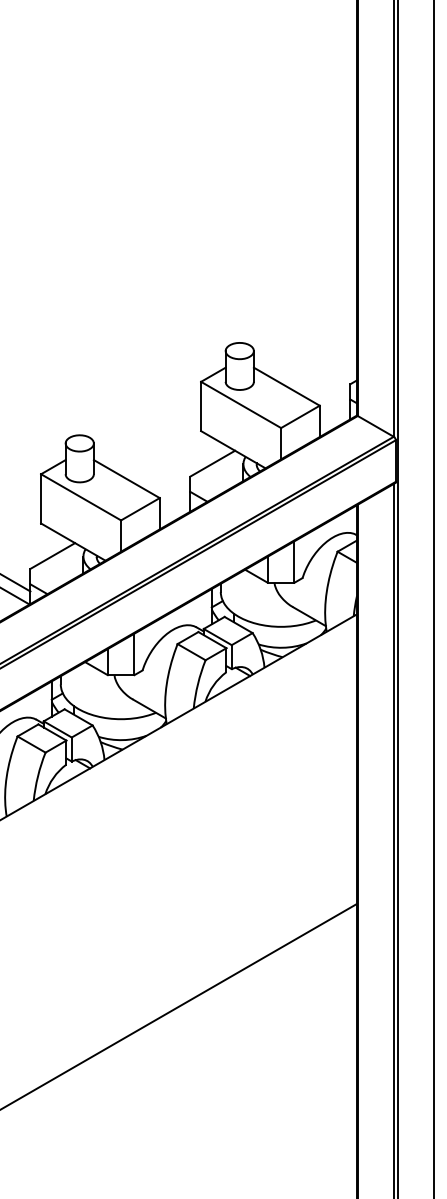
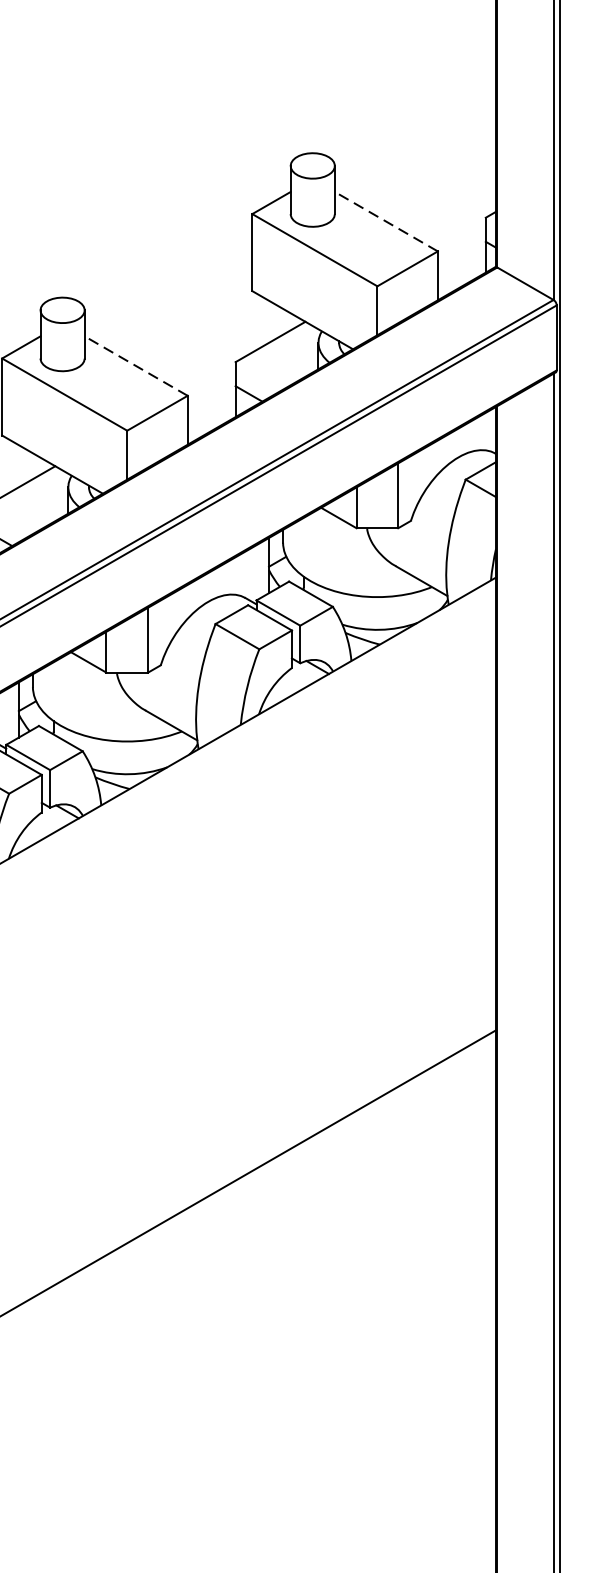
line: (286, 386) -> (385, 221), solid -> dashed
line: (126, 478) -> (135, 365), solid -> dashed

